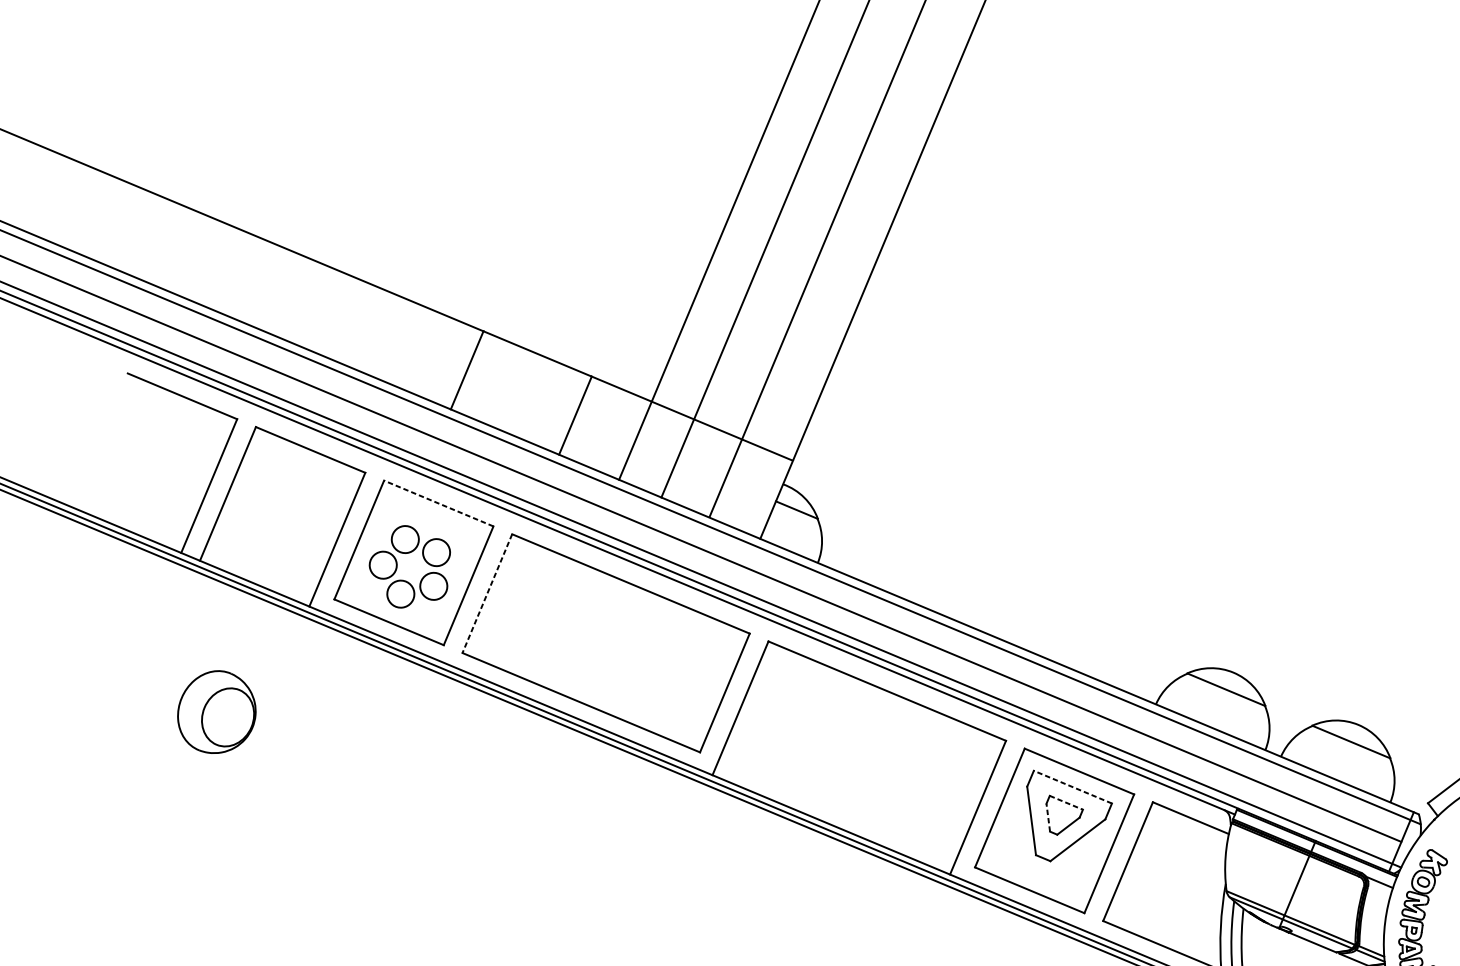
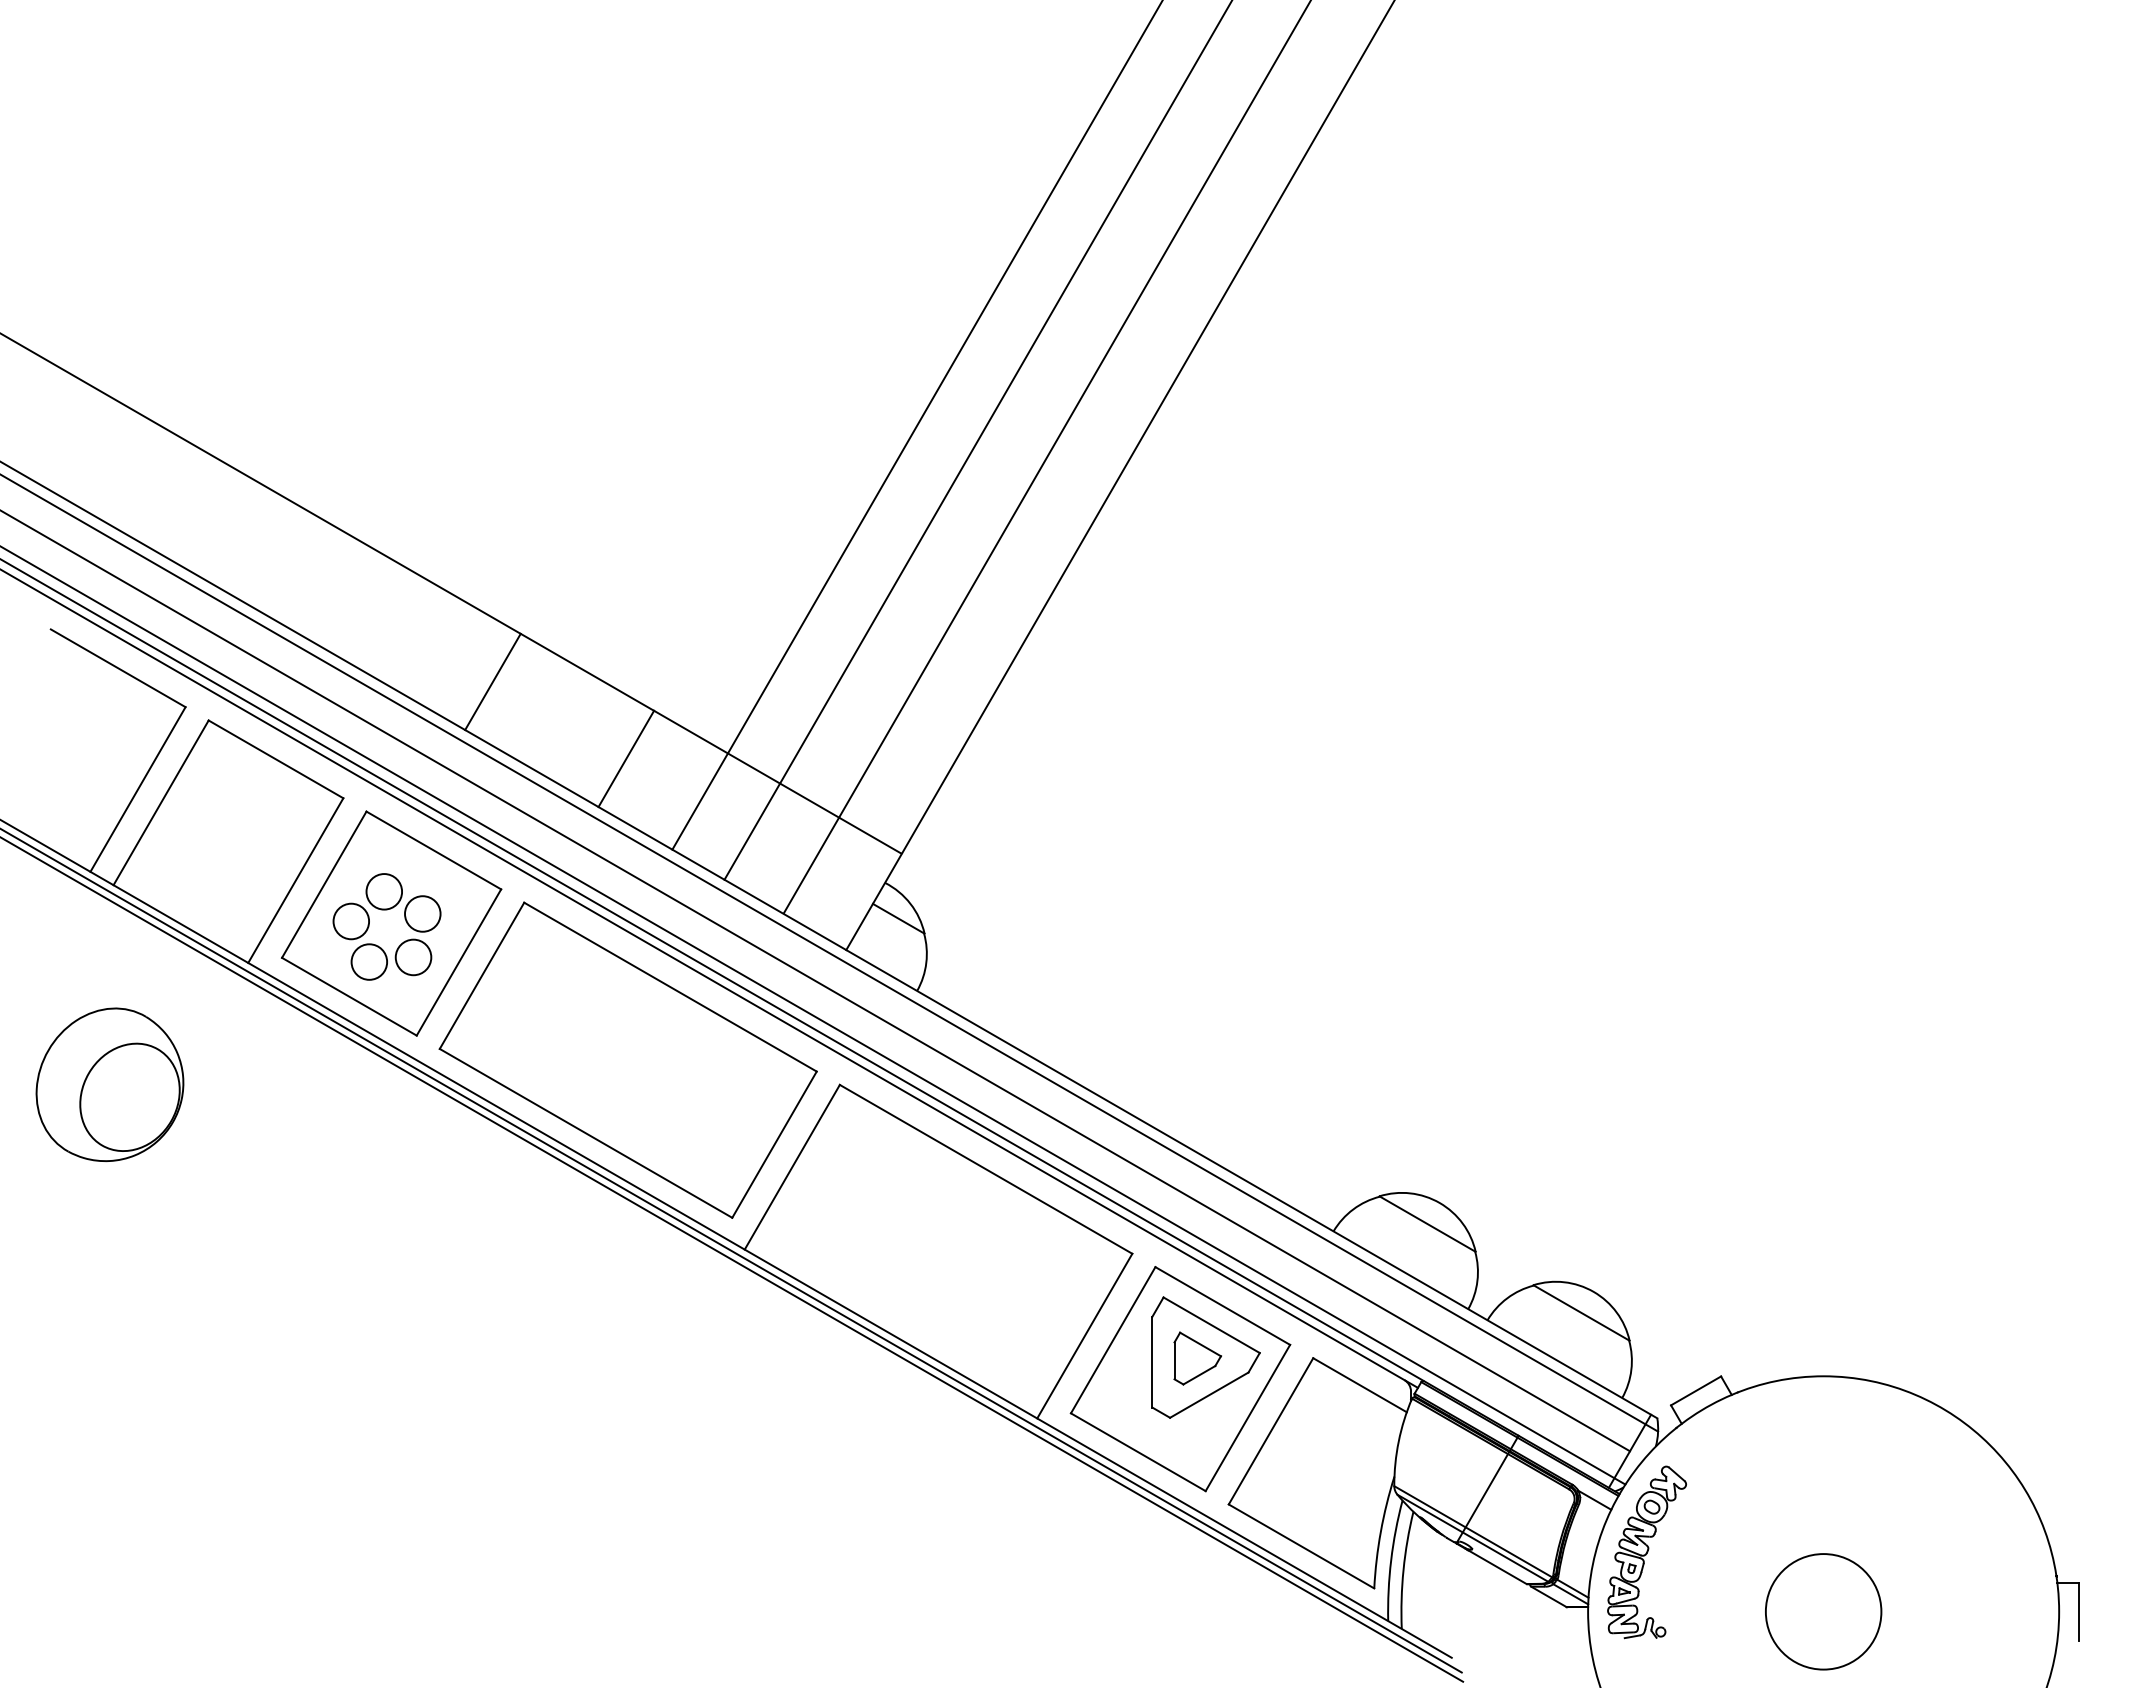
line: (438, 503) -> (433, 850), dashed -> solid
line: (487, 594) -> (481, 976), dashed -> solid
part: (216, 711) -> (109, 1084), size x1.43
line: (1072, 787) -> (1211, 1325), dashed -> solid
line: (1066, 802) -> (1200, 1344), dashed -> solid
line: (1048, 817) -> (1174, 1360), dashed -> solid

